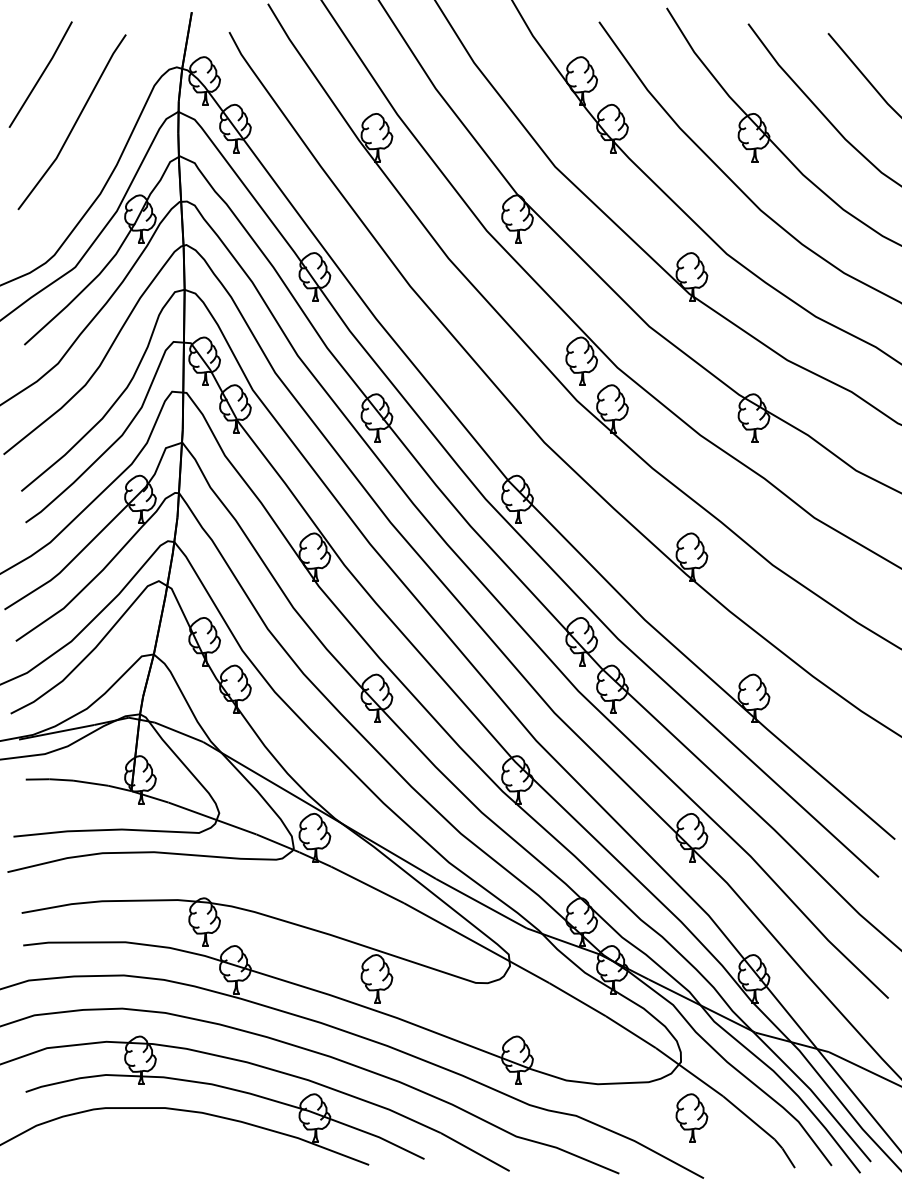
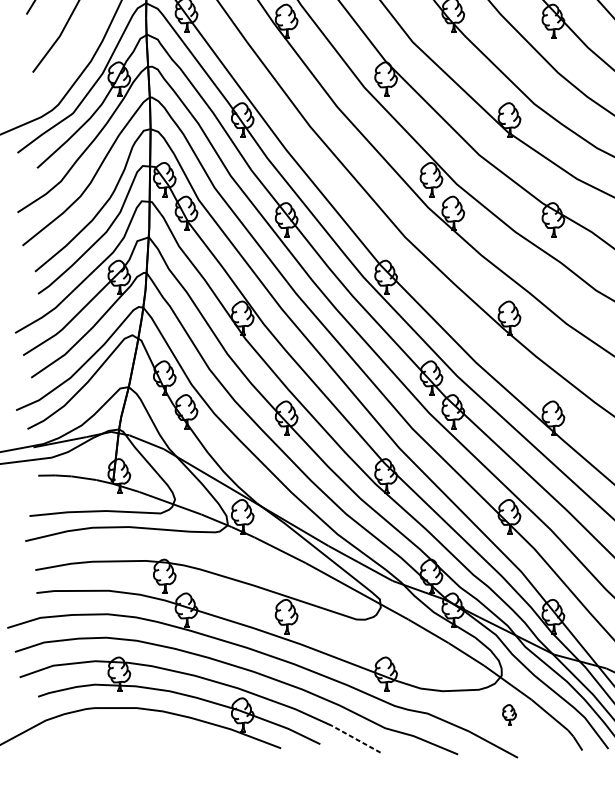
part: (691, 1117) -> (509, 714), size x0.6
line: (474, 1151) -> (355, 738), solid -> dashed

